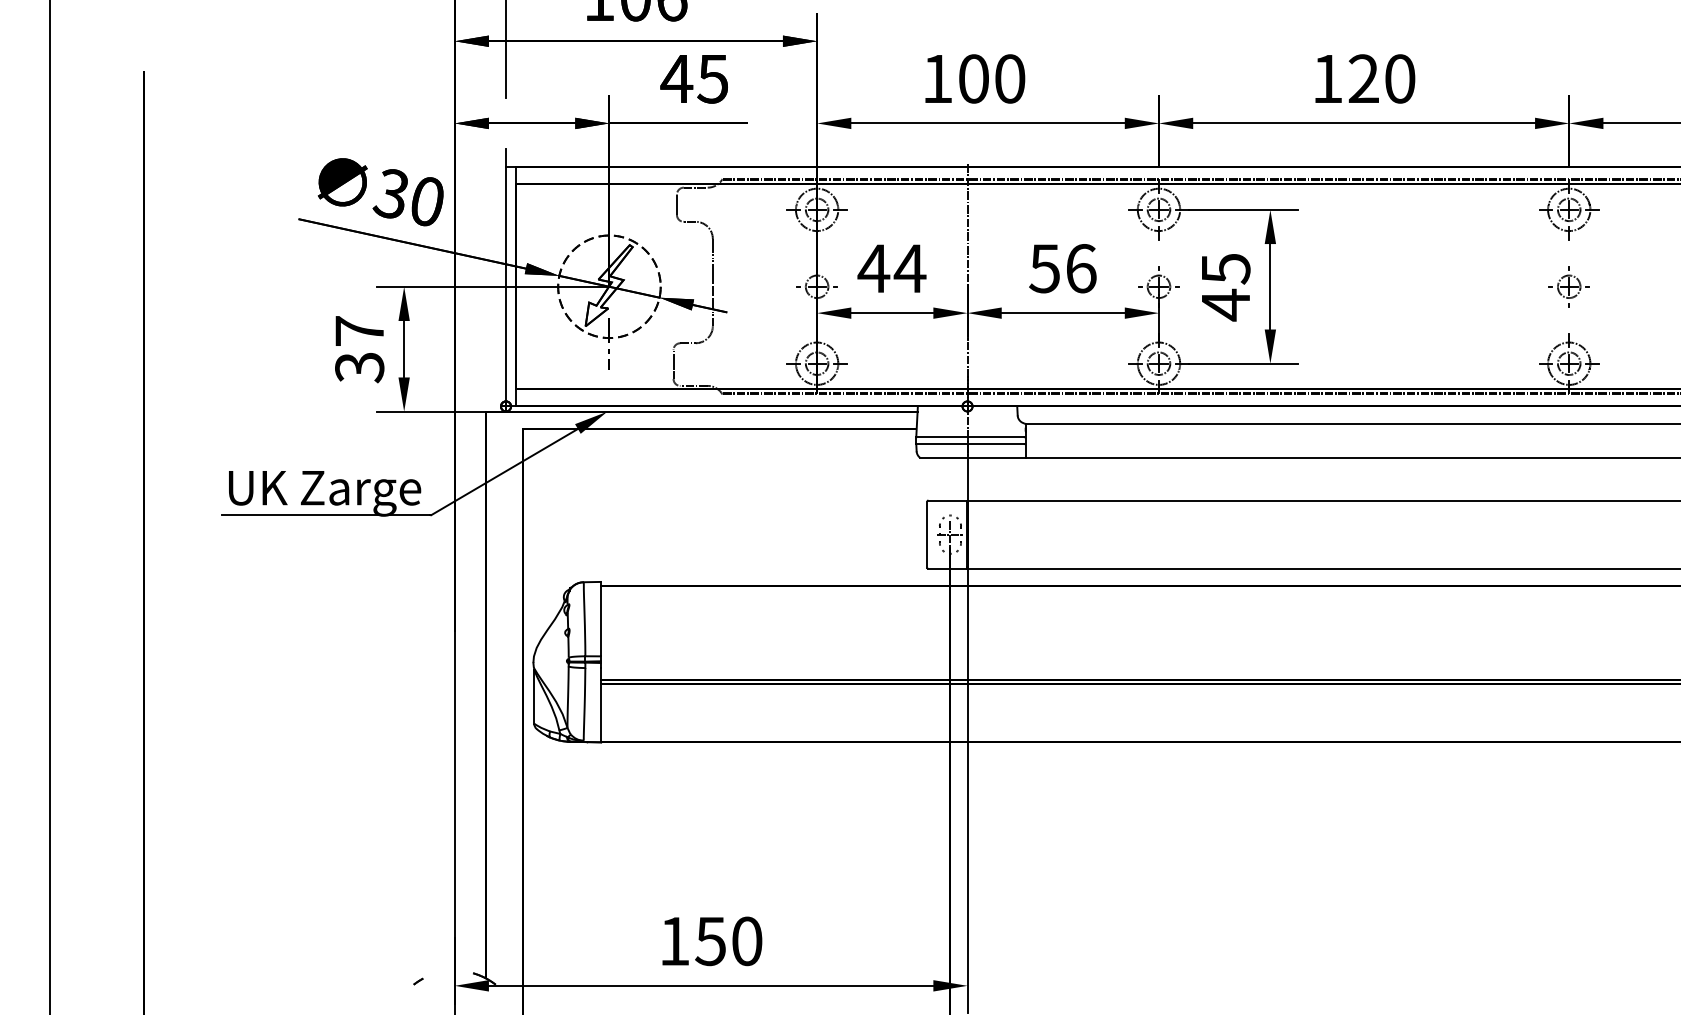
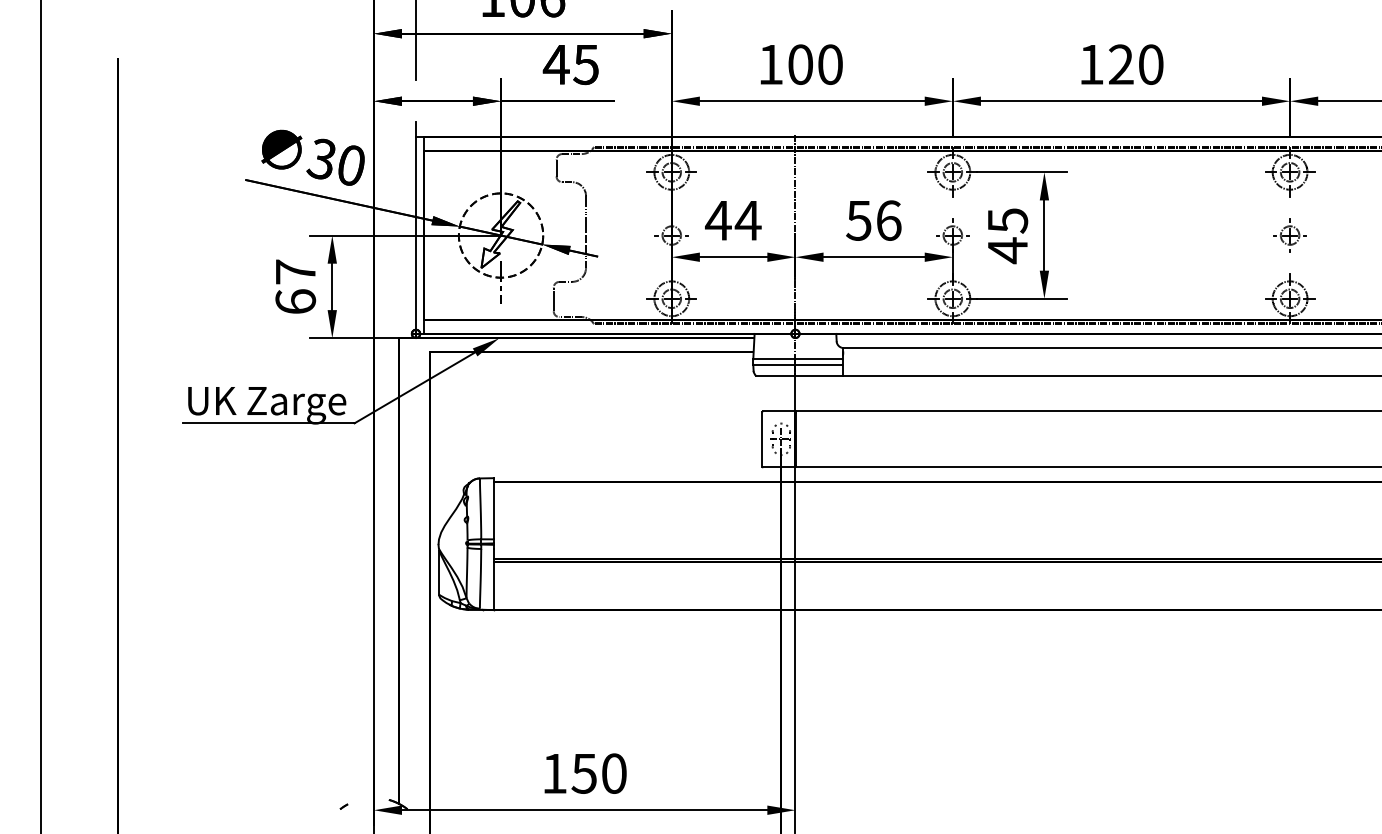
text: (359, 367) -> (295, 301), 37 -> 67

